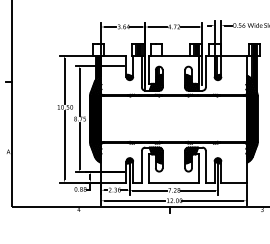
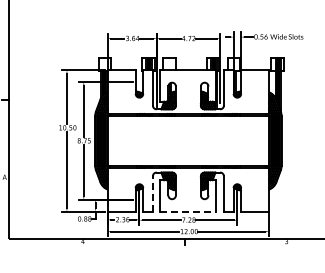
line: (141, 166) -> (152, 193), solid -> dashed
line: (173, 182) -> (188, 211), solid -> dashed

